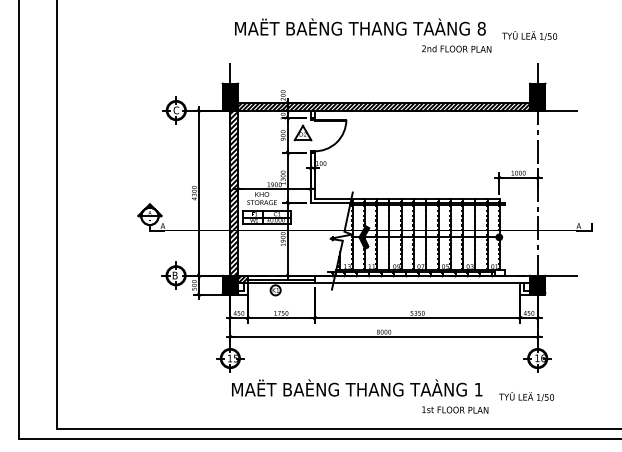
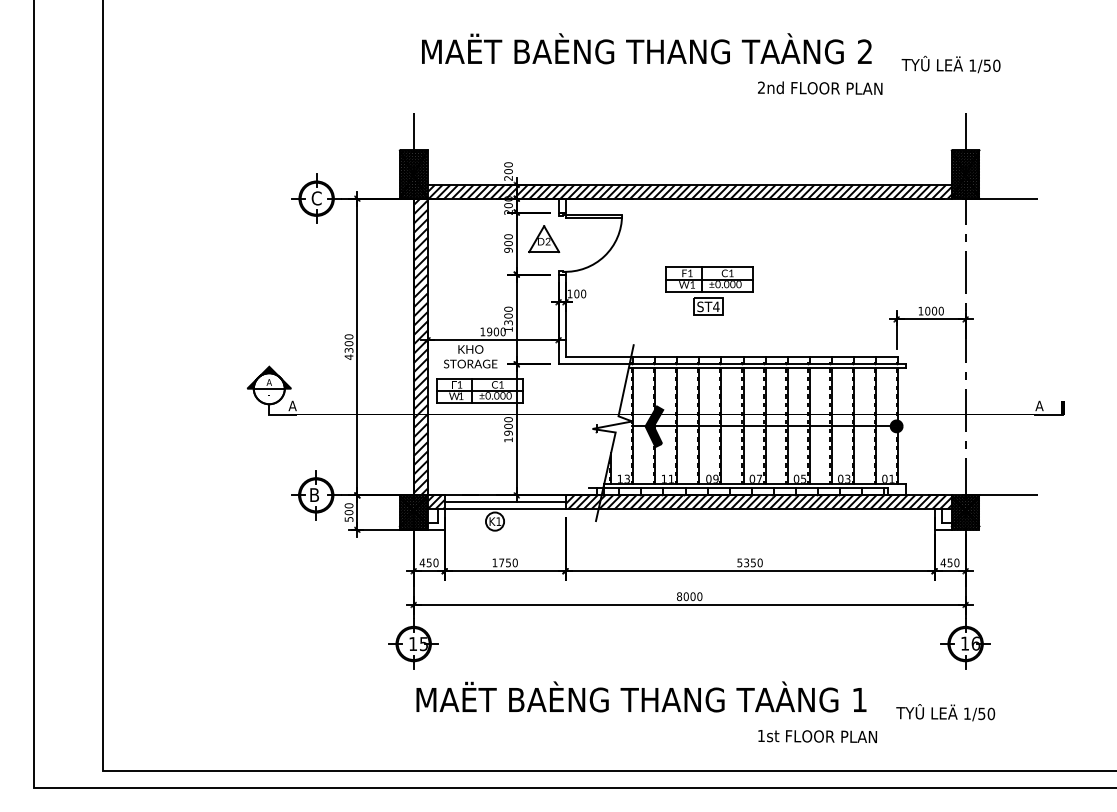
text: (481, 28) -> (864, 51), 8 -> 2
part: (394, 161) -> (708, 290), added
hatch: (422, 279) -> (758, 502), added

